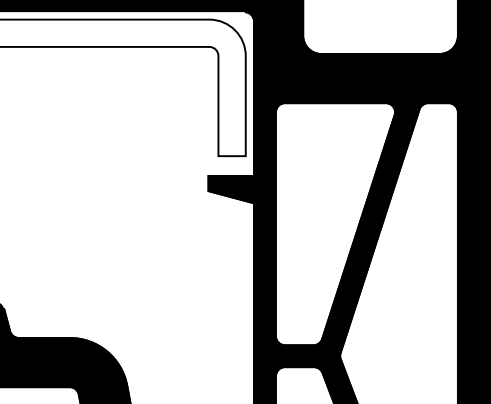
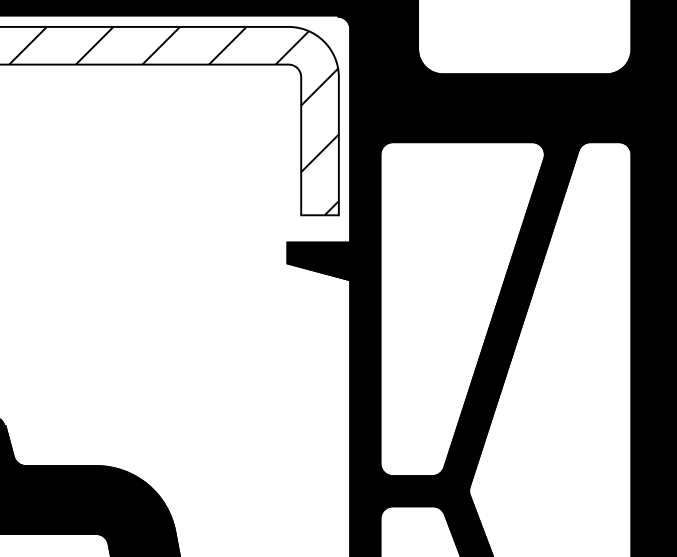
hatch: (125, 87) -> (172, 120), added

